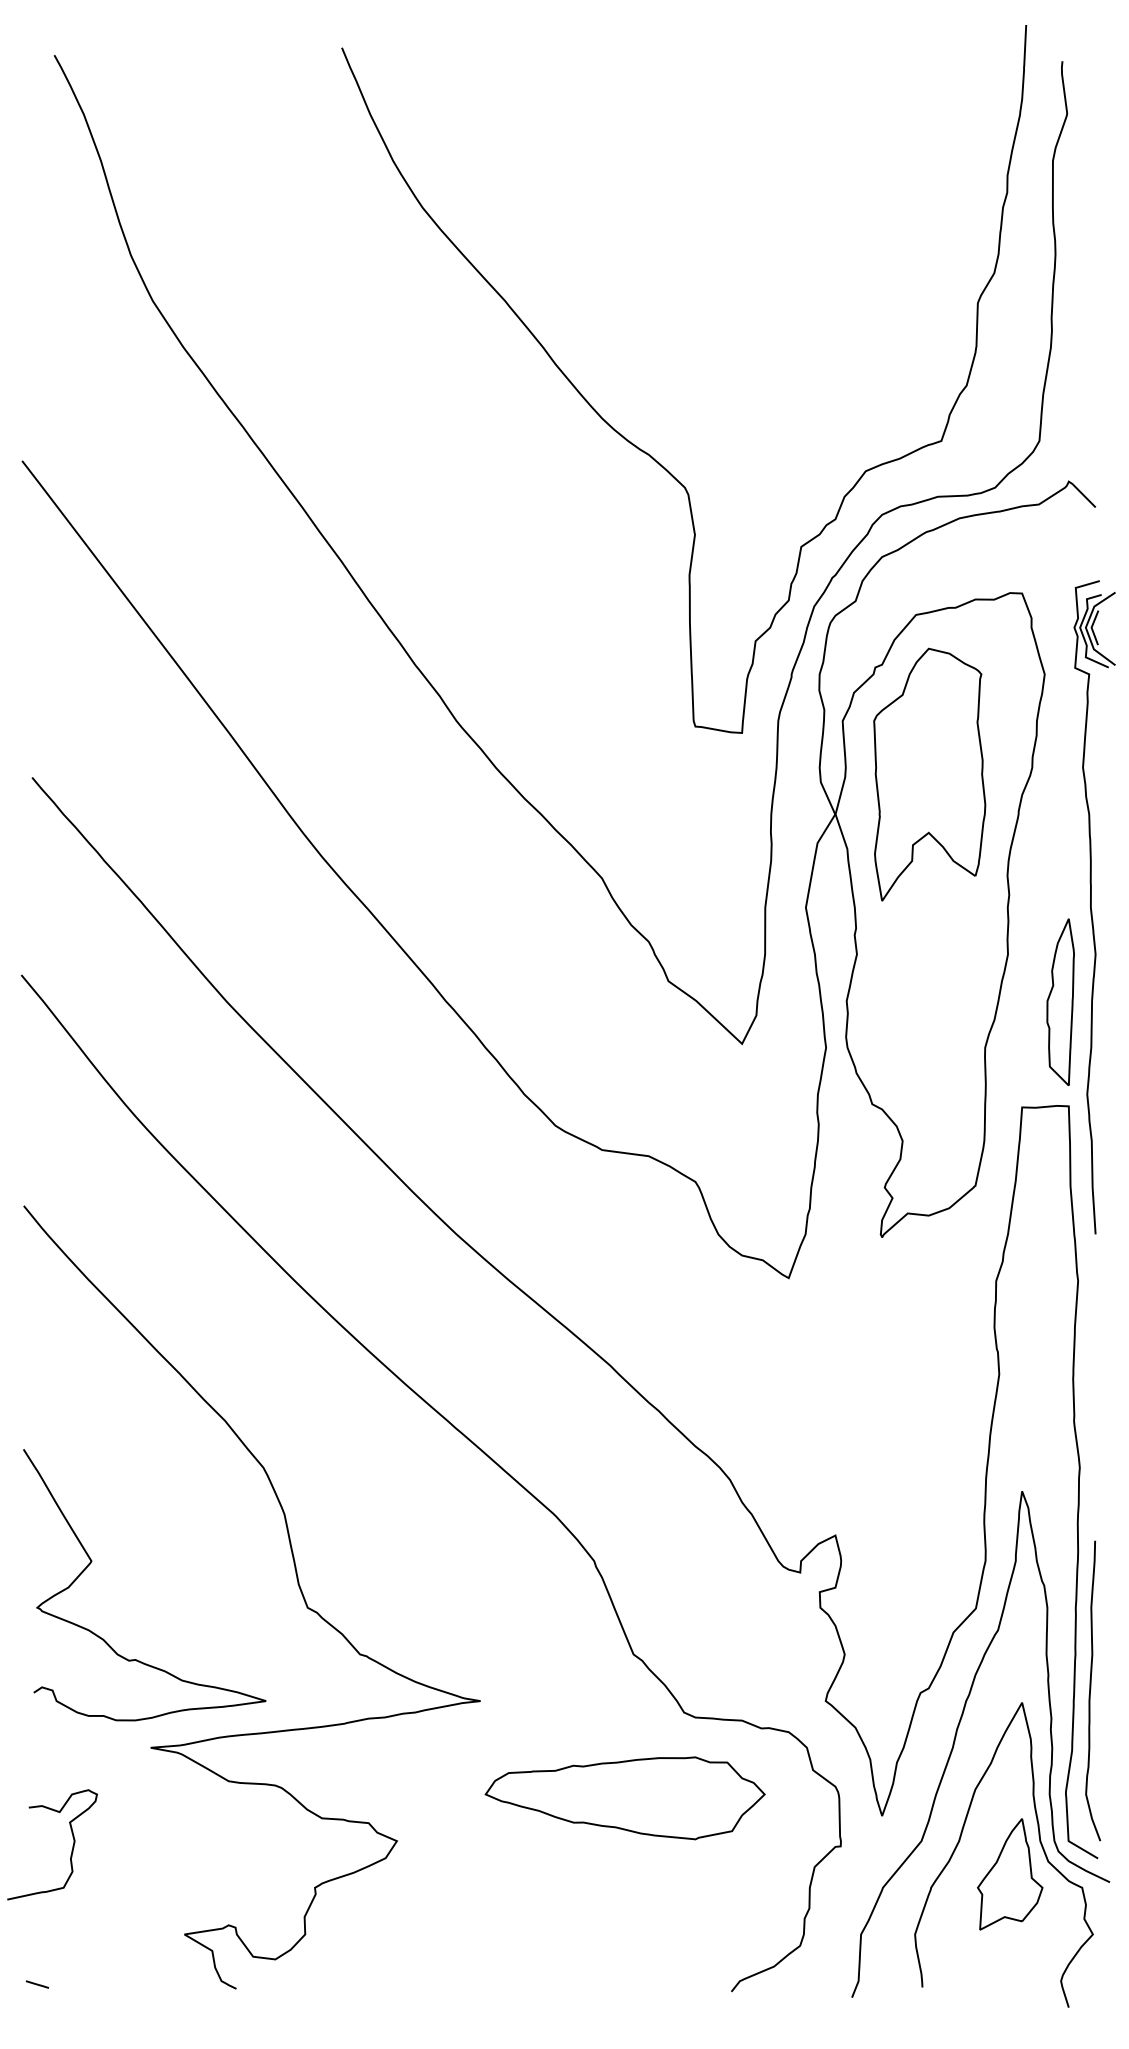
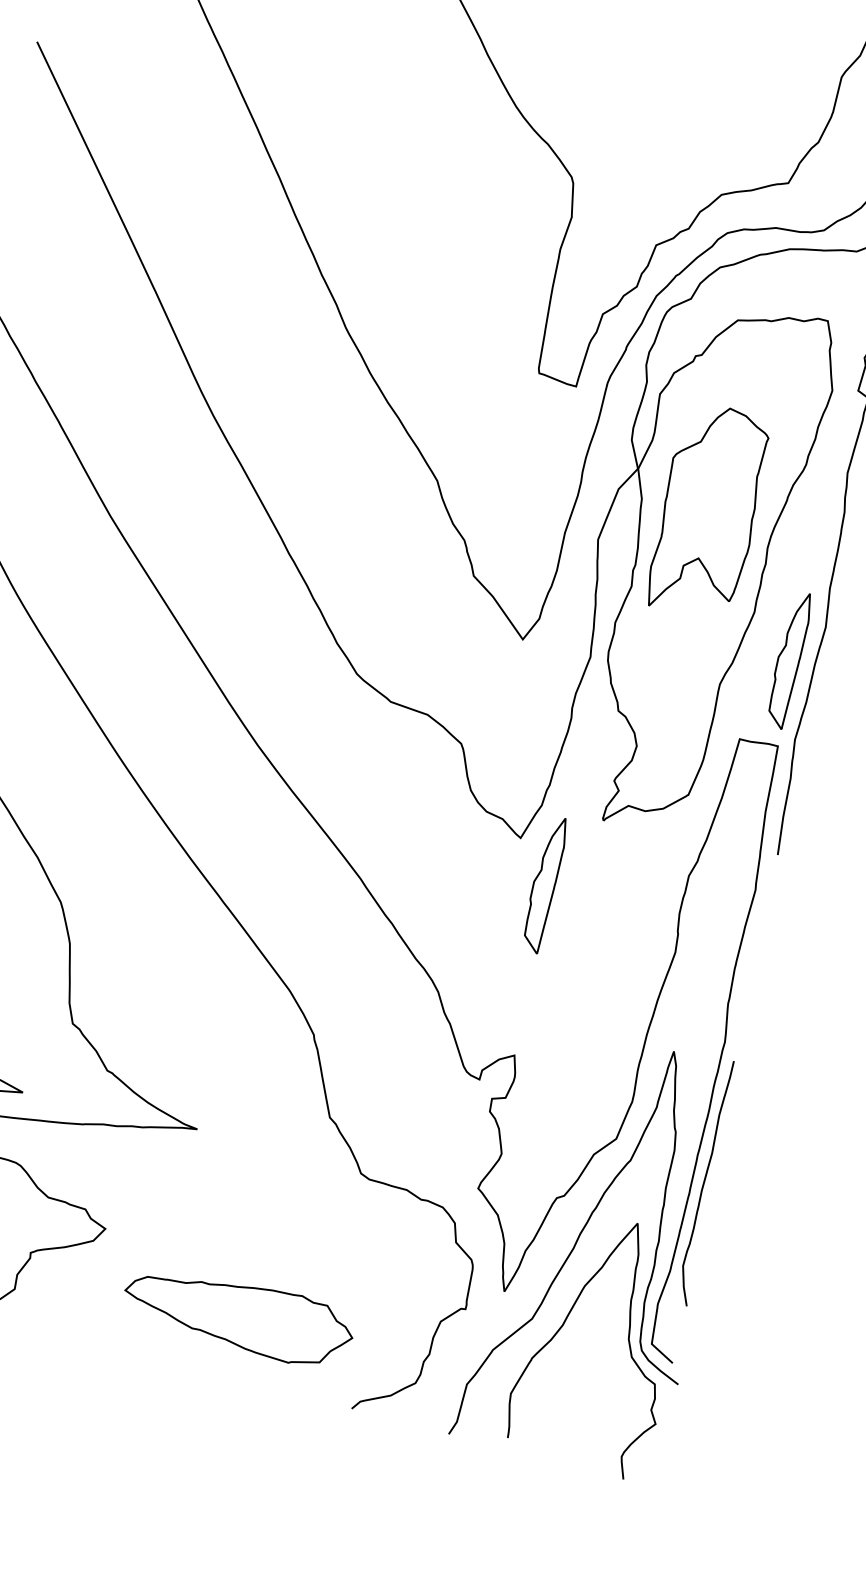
part: (929, 774) -> (709, 511), moved
part: (828, 1326) -> (544, 884), added
curve: (1091, 1689) -> (705, 1181), moved
part: (624, 1798) -> (237, 1317), moved
part: (1010, 1874) -> (598, 1361), removed

